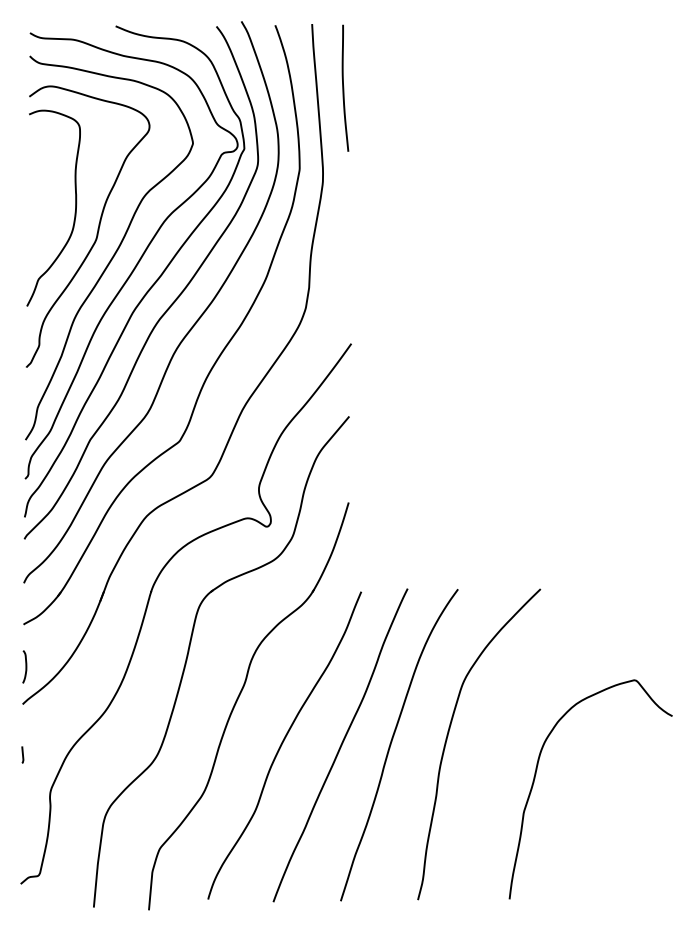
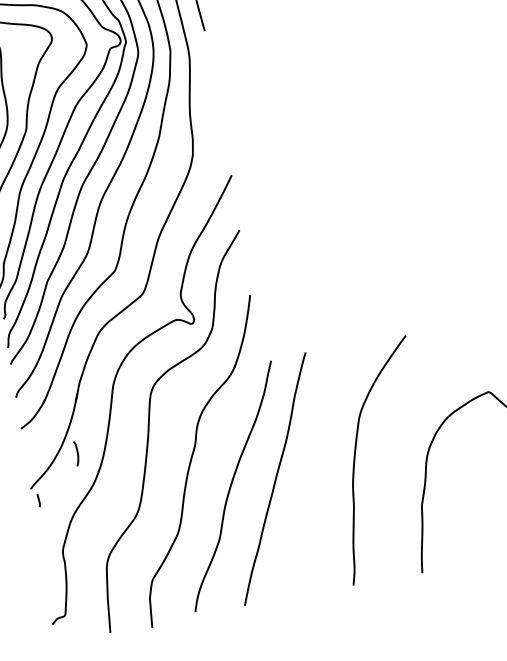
curve: (25, 666) -> (77, 453), moved
curve: (392, 742) -> (314, 470), removed
line: (22, 754) -> (38, 500), moved

